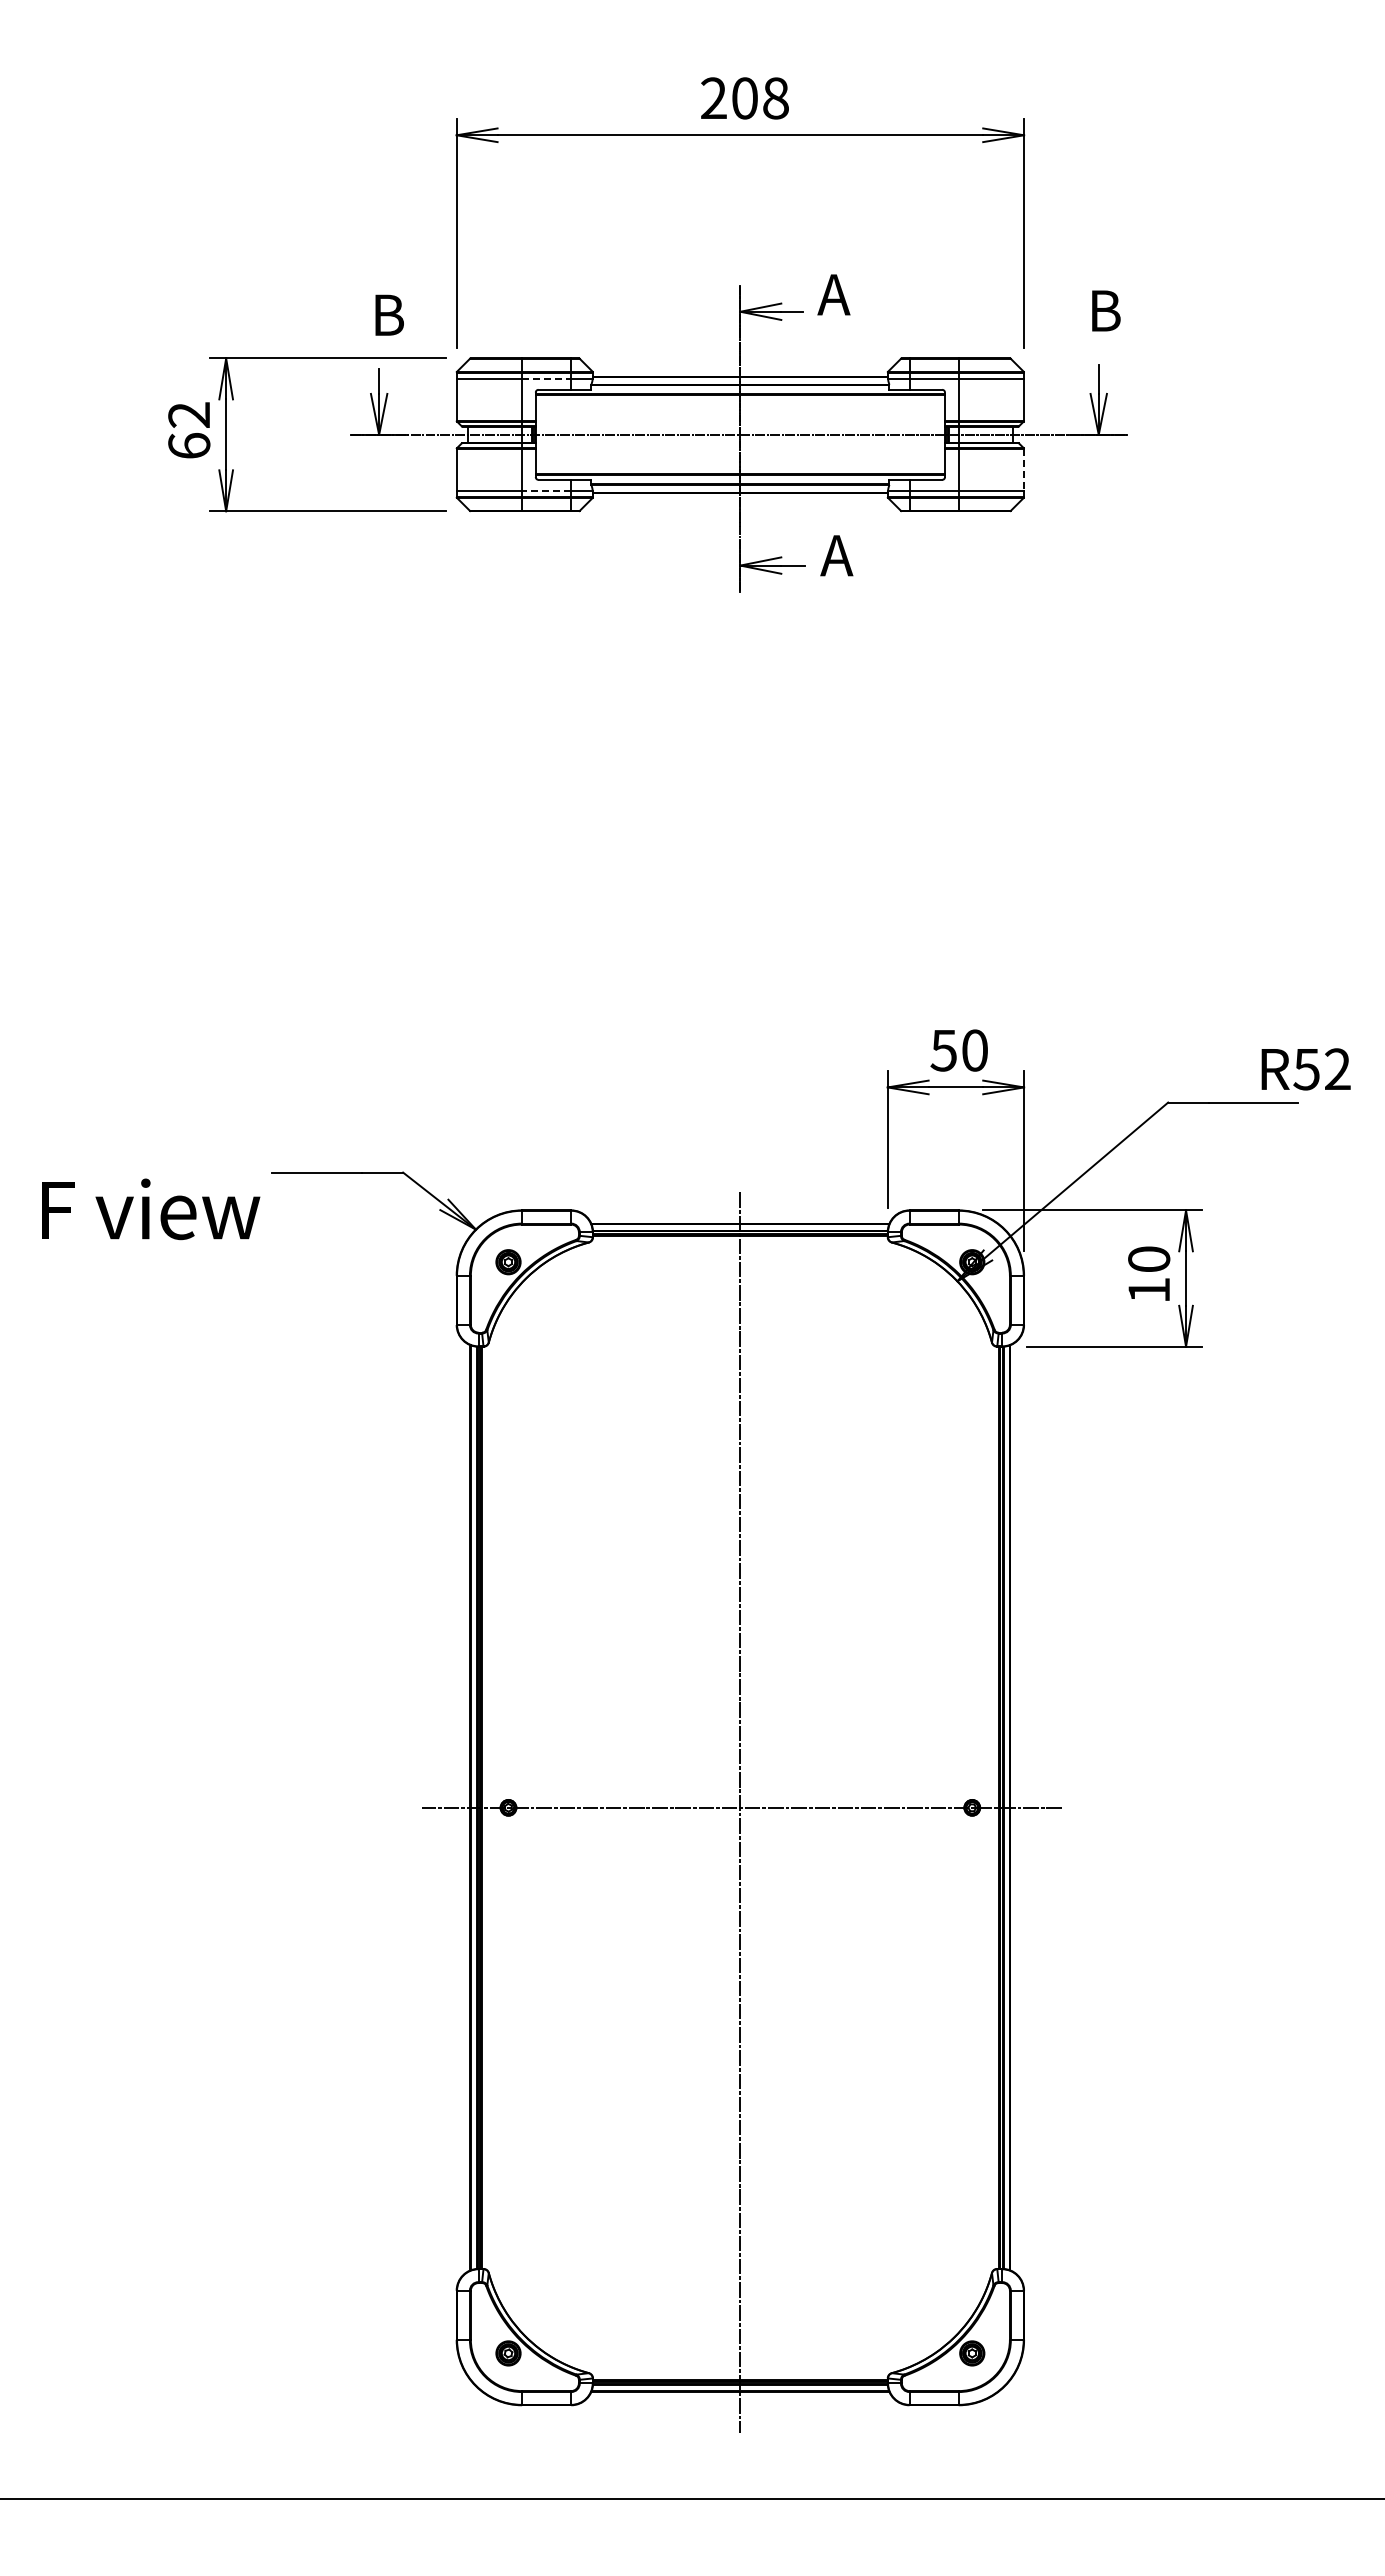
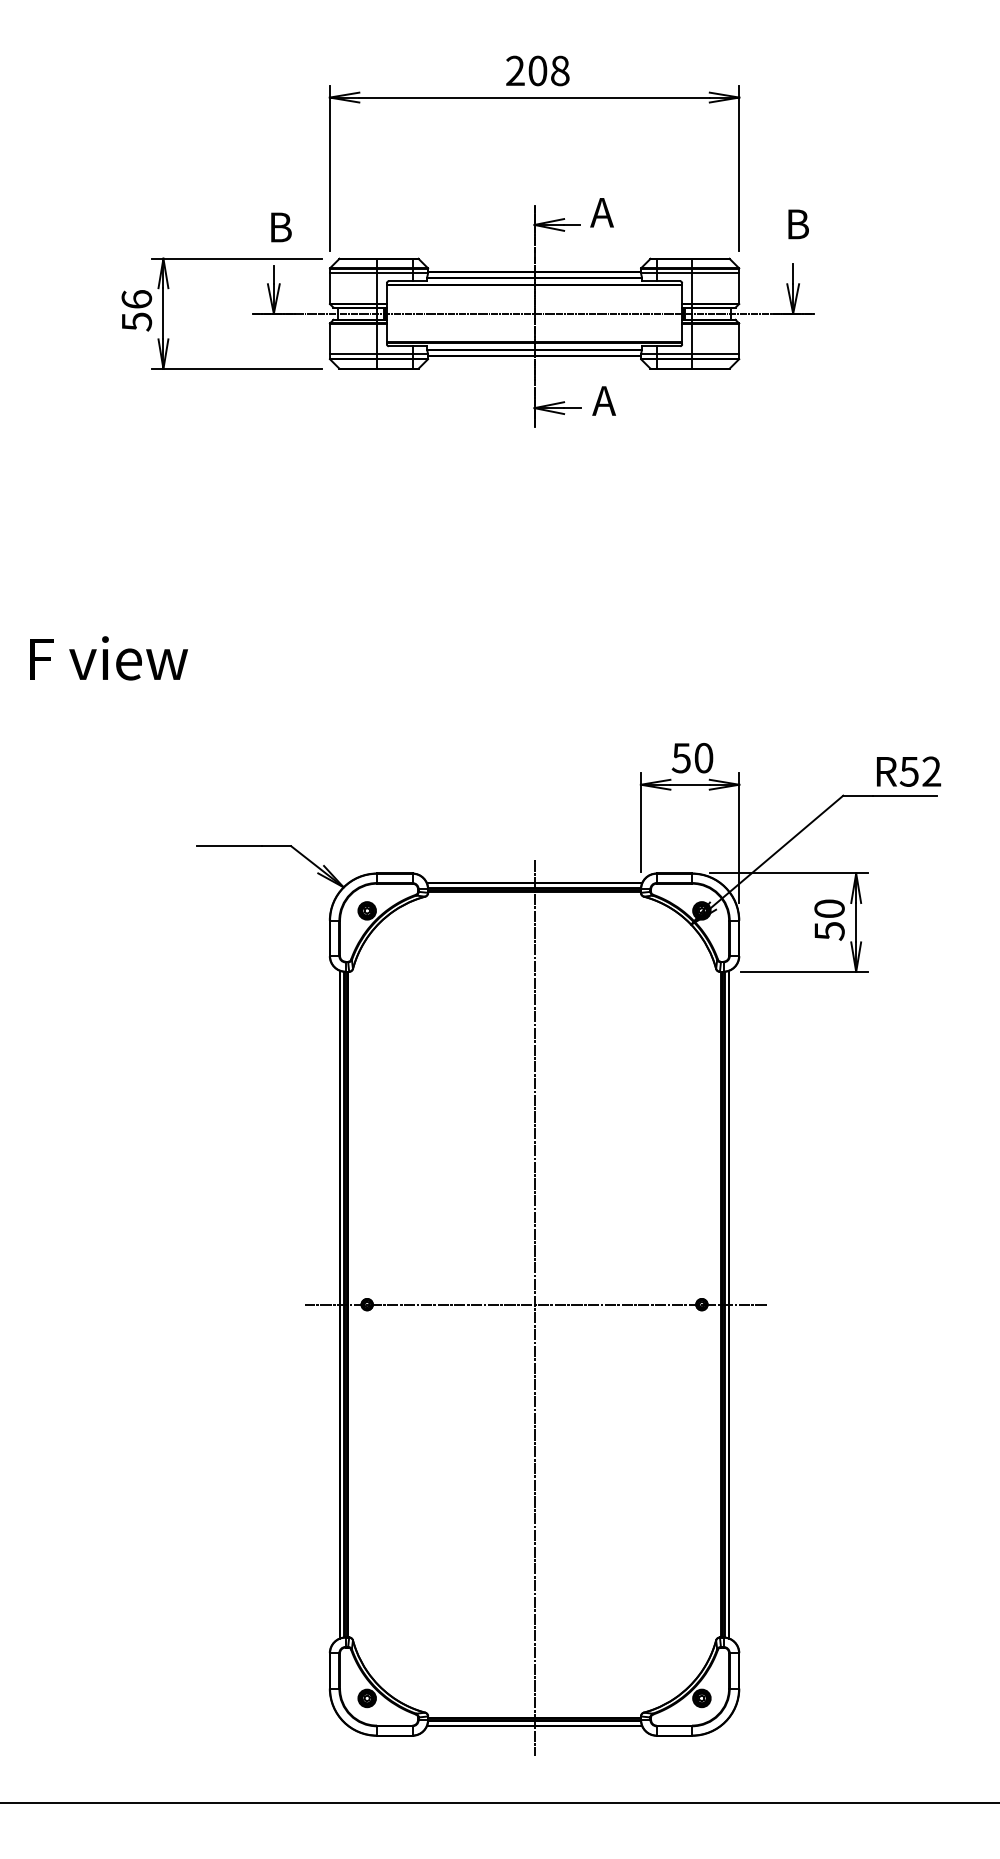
line: (546, 378) -> (394, 273), dashed -> solid
text: (189, 430) -> (136, 310), 62 -> 56
line: (1024, 469) -> (739, 338), dashed -> solid
line: (546, 490) -> (394, 353), dashed -> solid
text: (1305, 1069) -> (908, 771), moved
text: (151, 1209) -> (109, 658), moved
text: (1149, 1290) -> (829, 931), 10 -> 50

